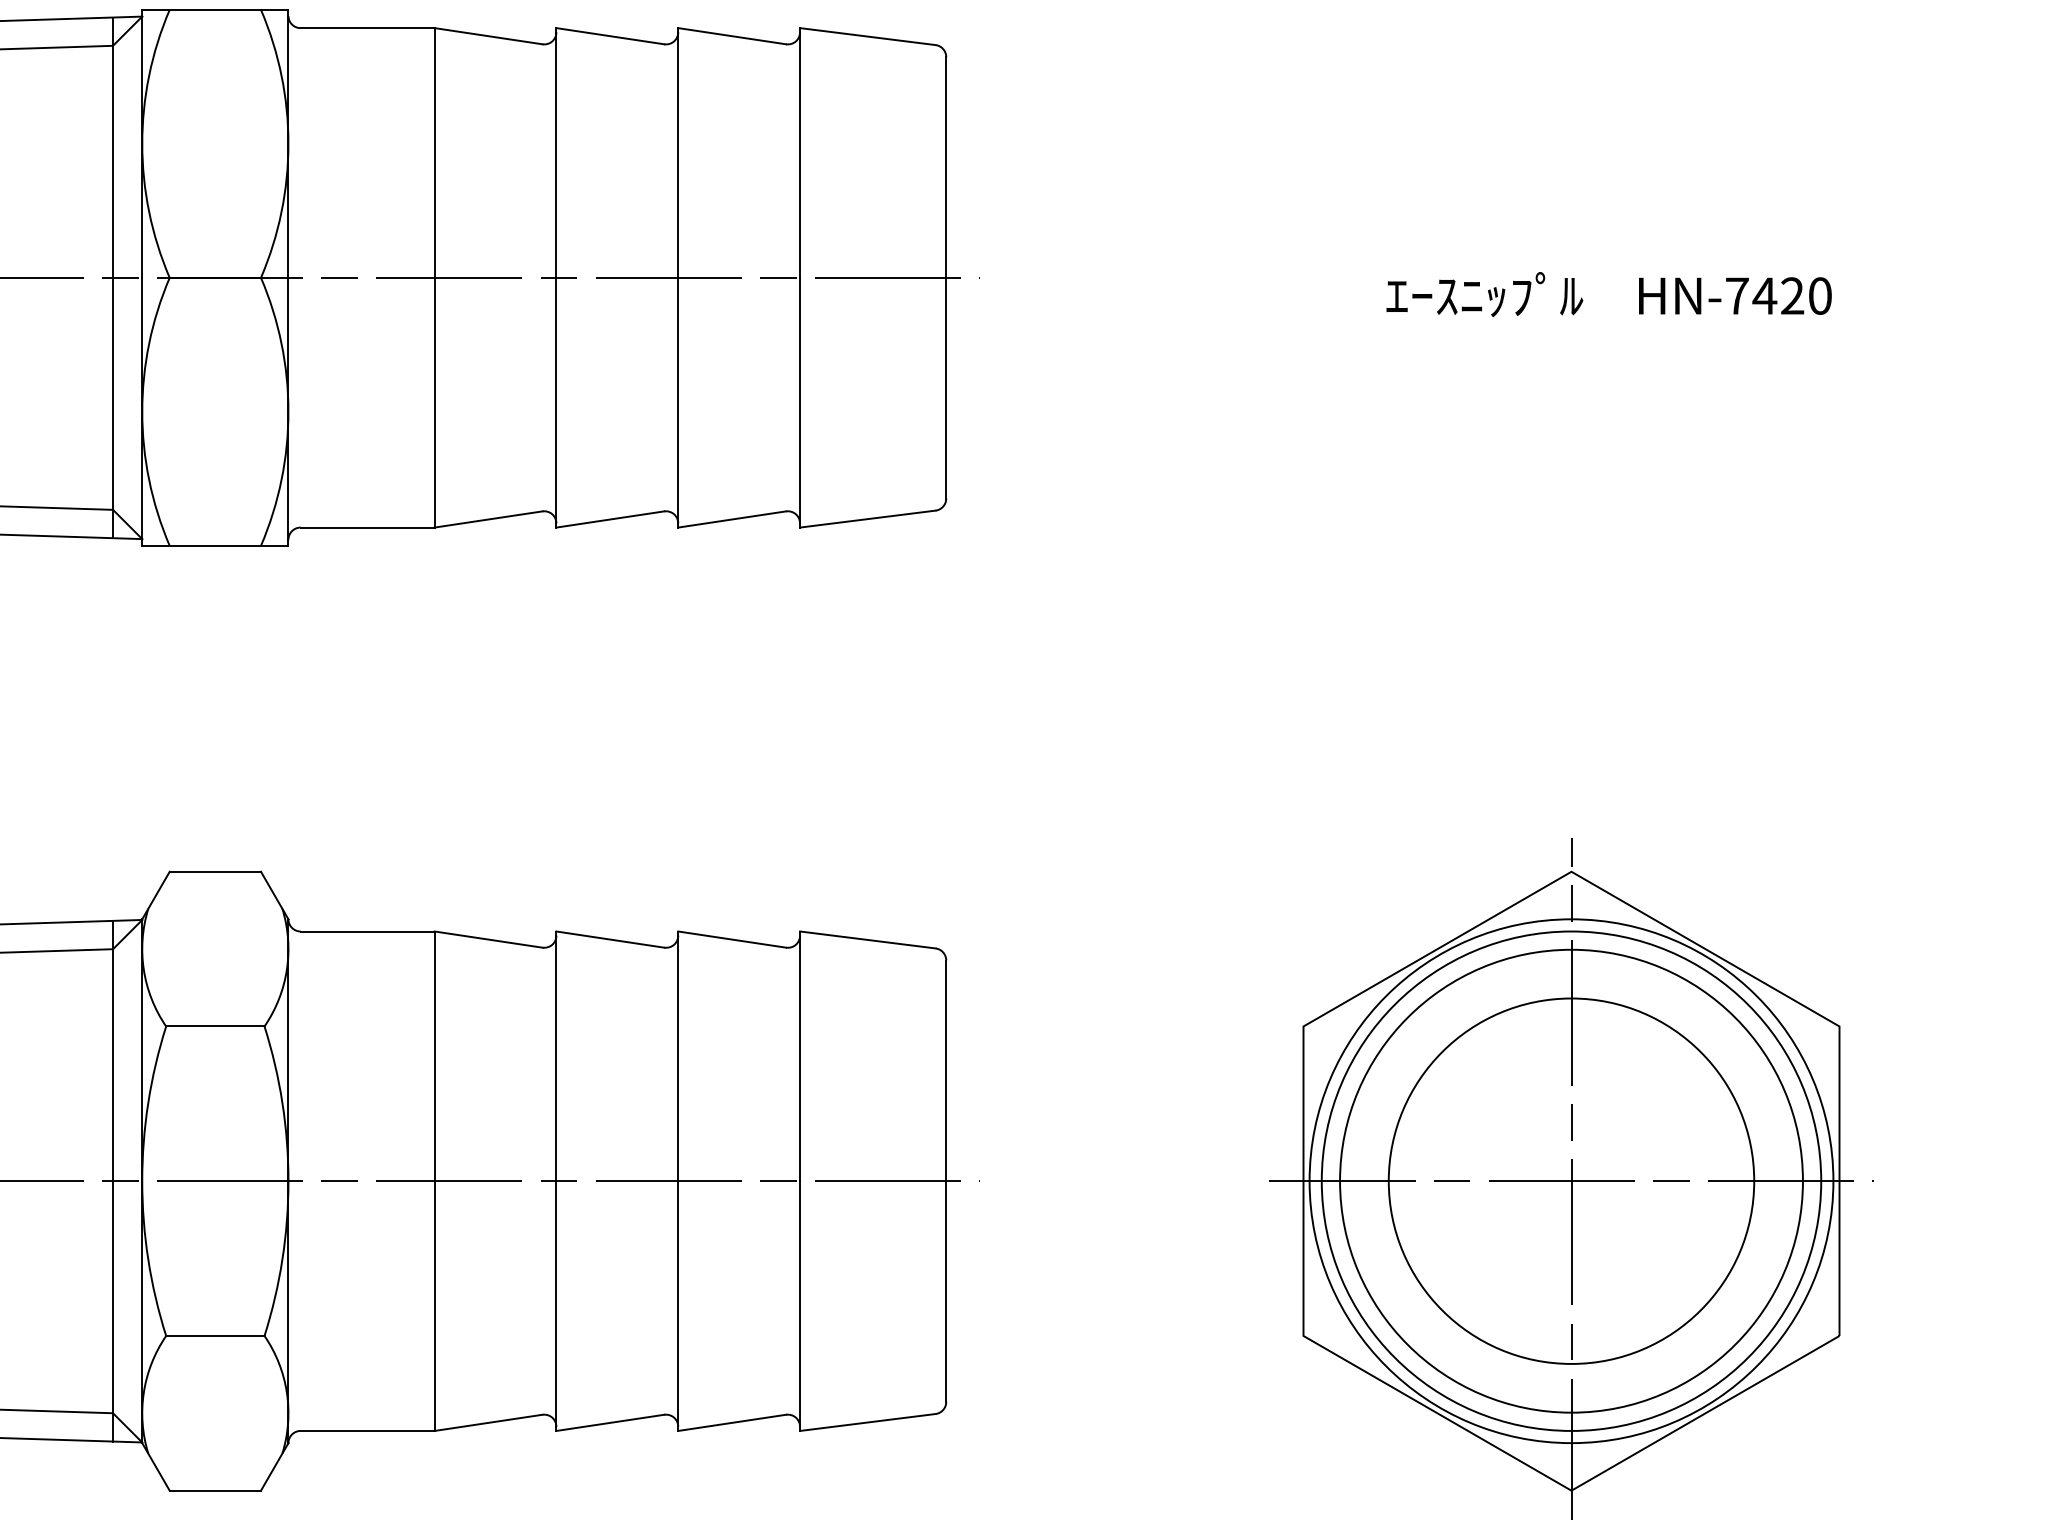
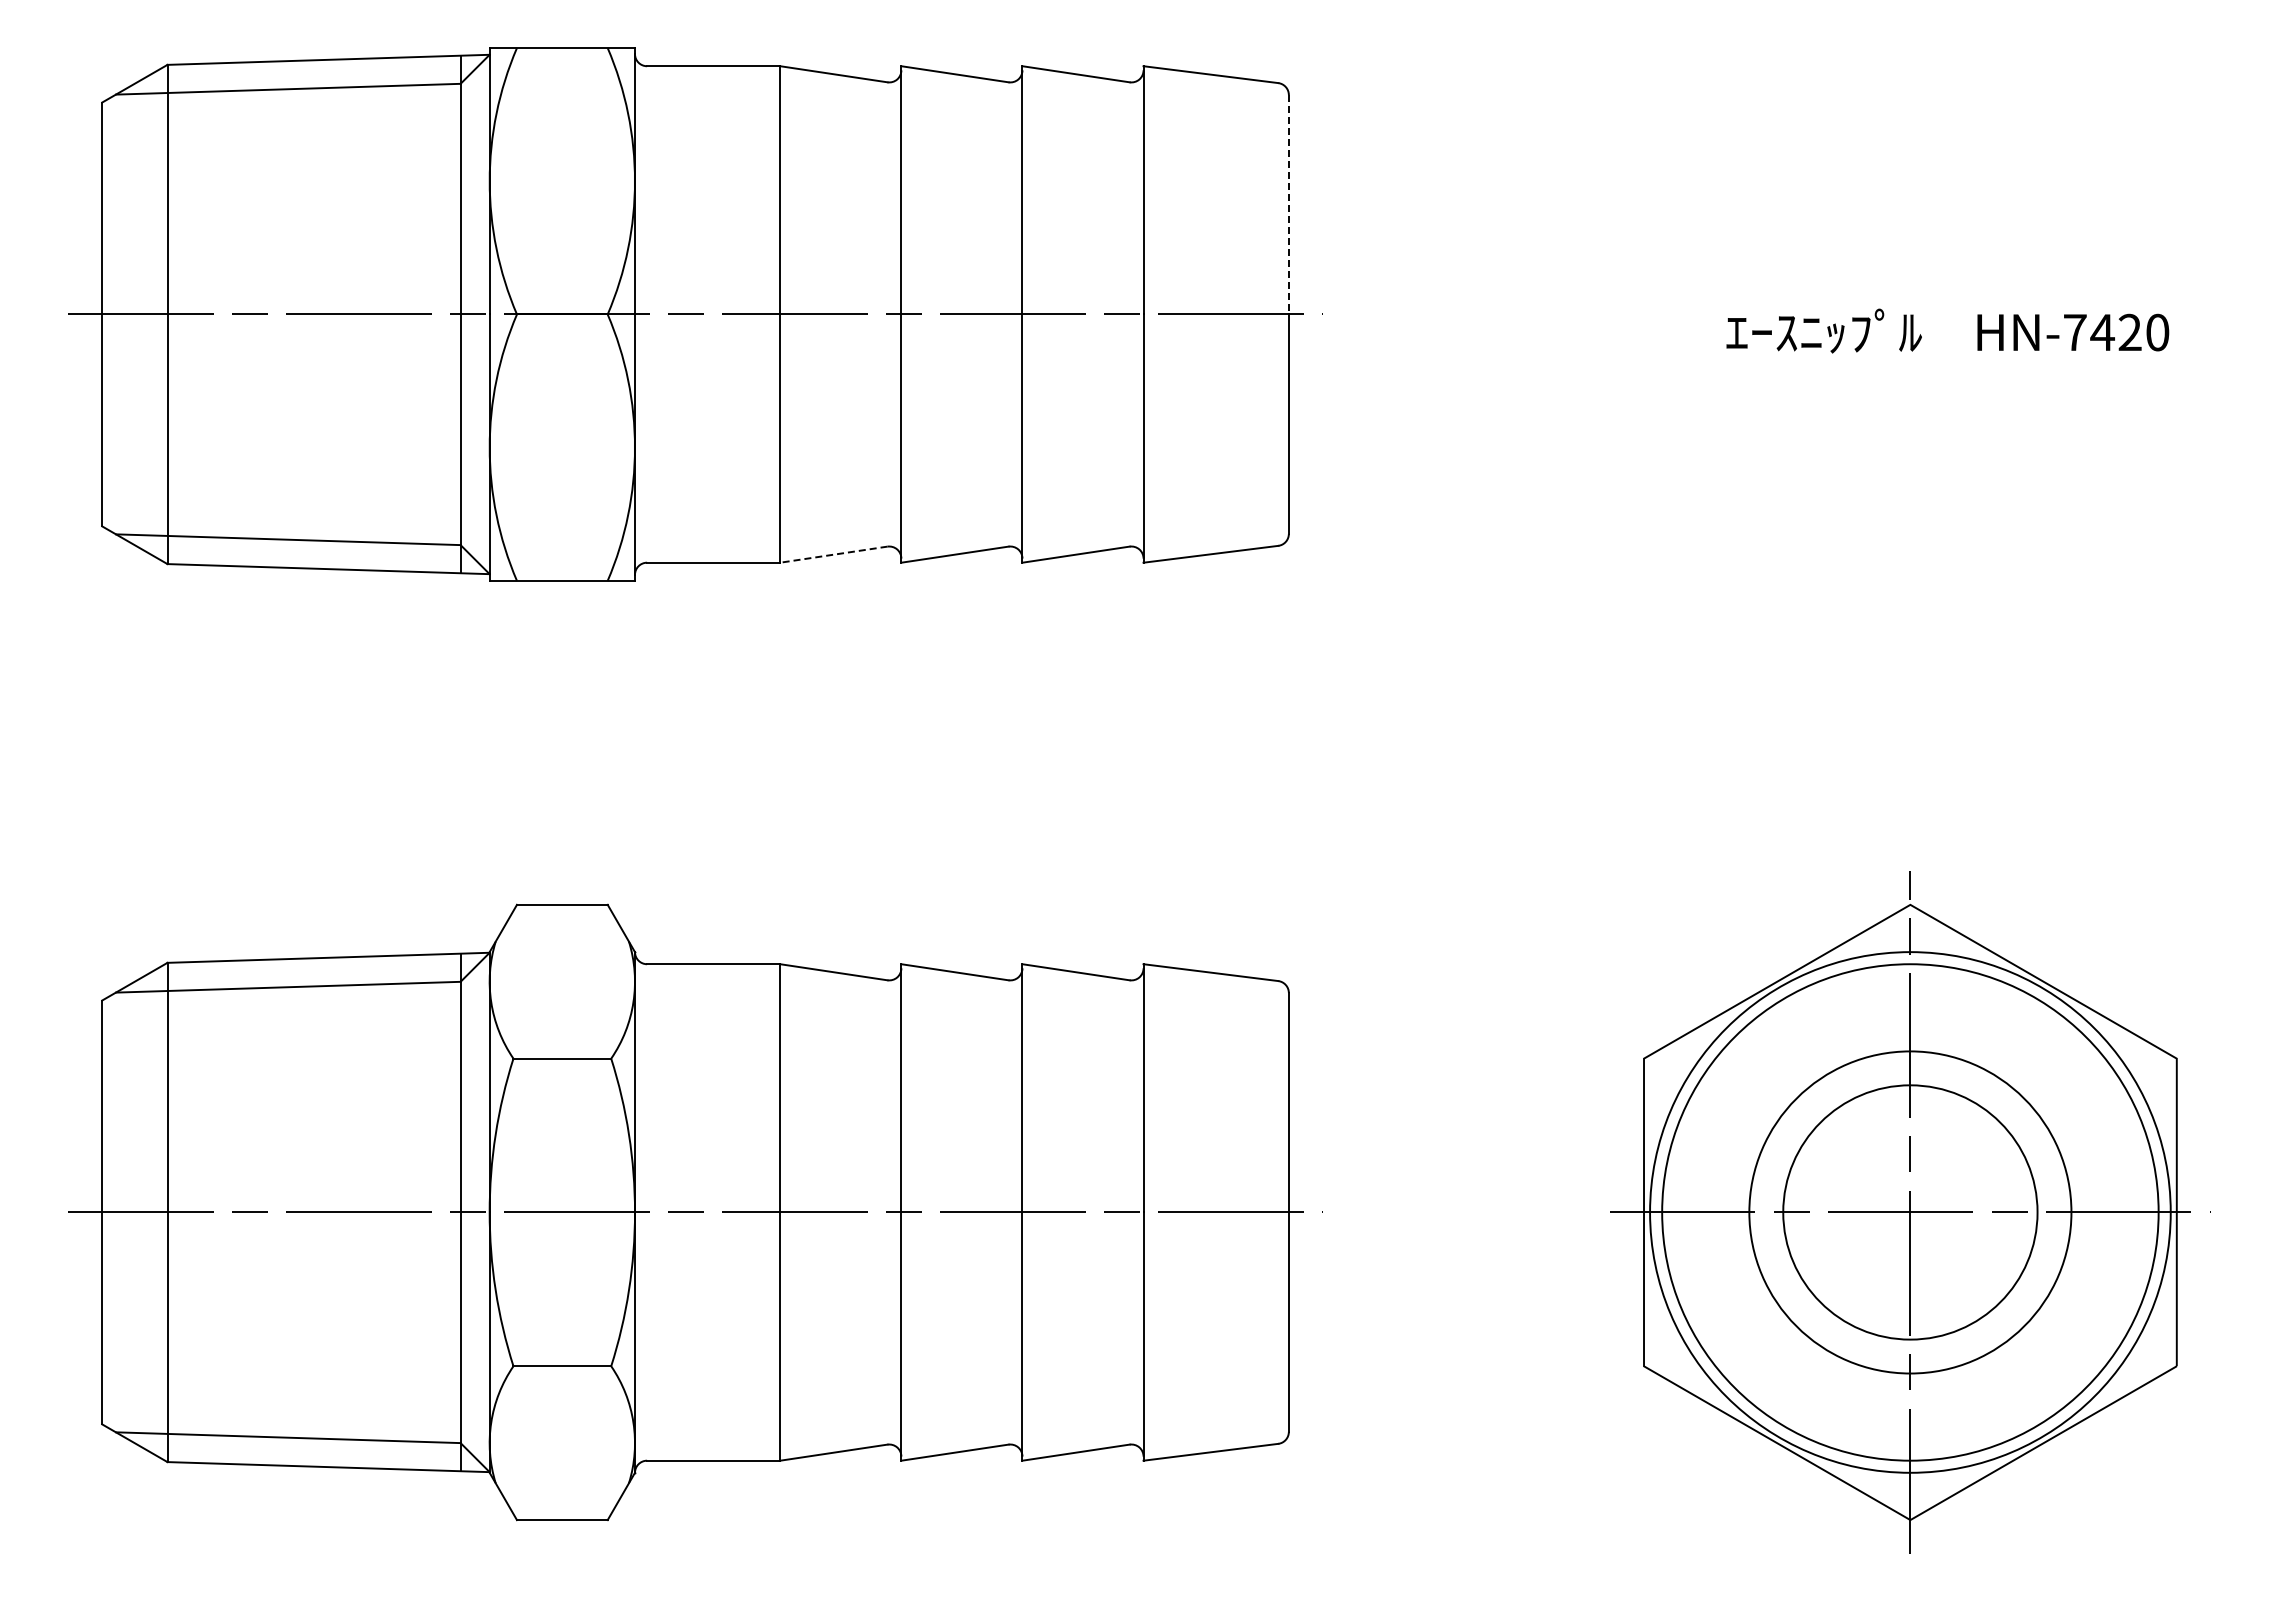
line: (945, 167) -> (1288, 204), solid -> dashed
line: (488, 519) -> (833, 554), solid -> dashed
circle: (1571, 1181) -> (1910, 1212), size x0.7
circle: (1571, 1181) -> (1910, 1212), size x0.7

